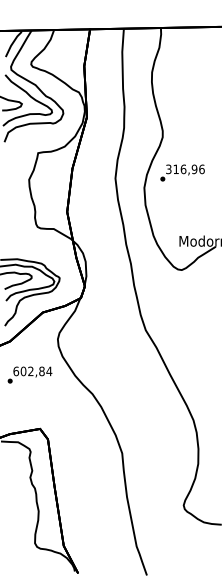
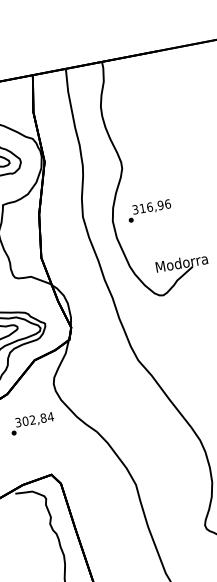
text: (182, 172) -> (149, 210), moved
text: (16, 371) -> (18, 422), 602,84 -> 302,84

